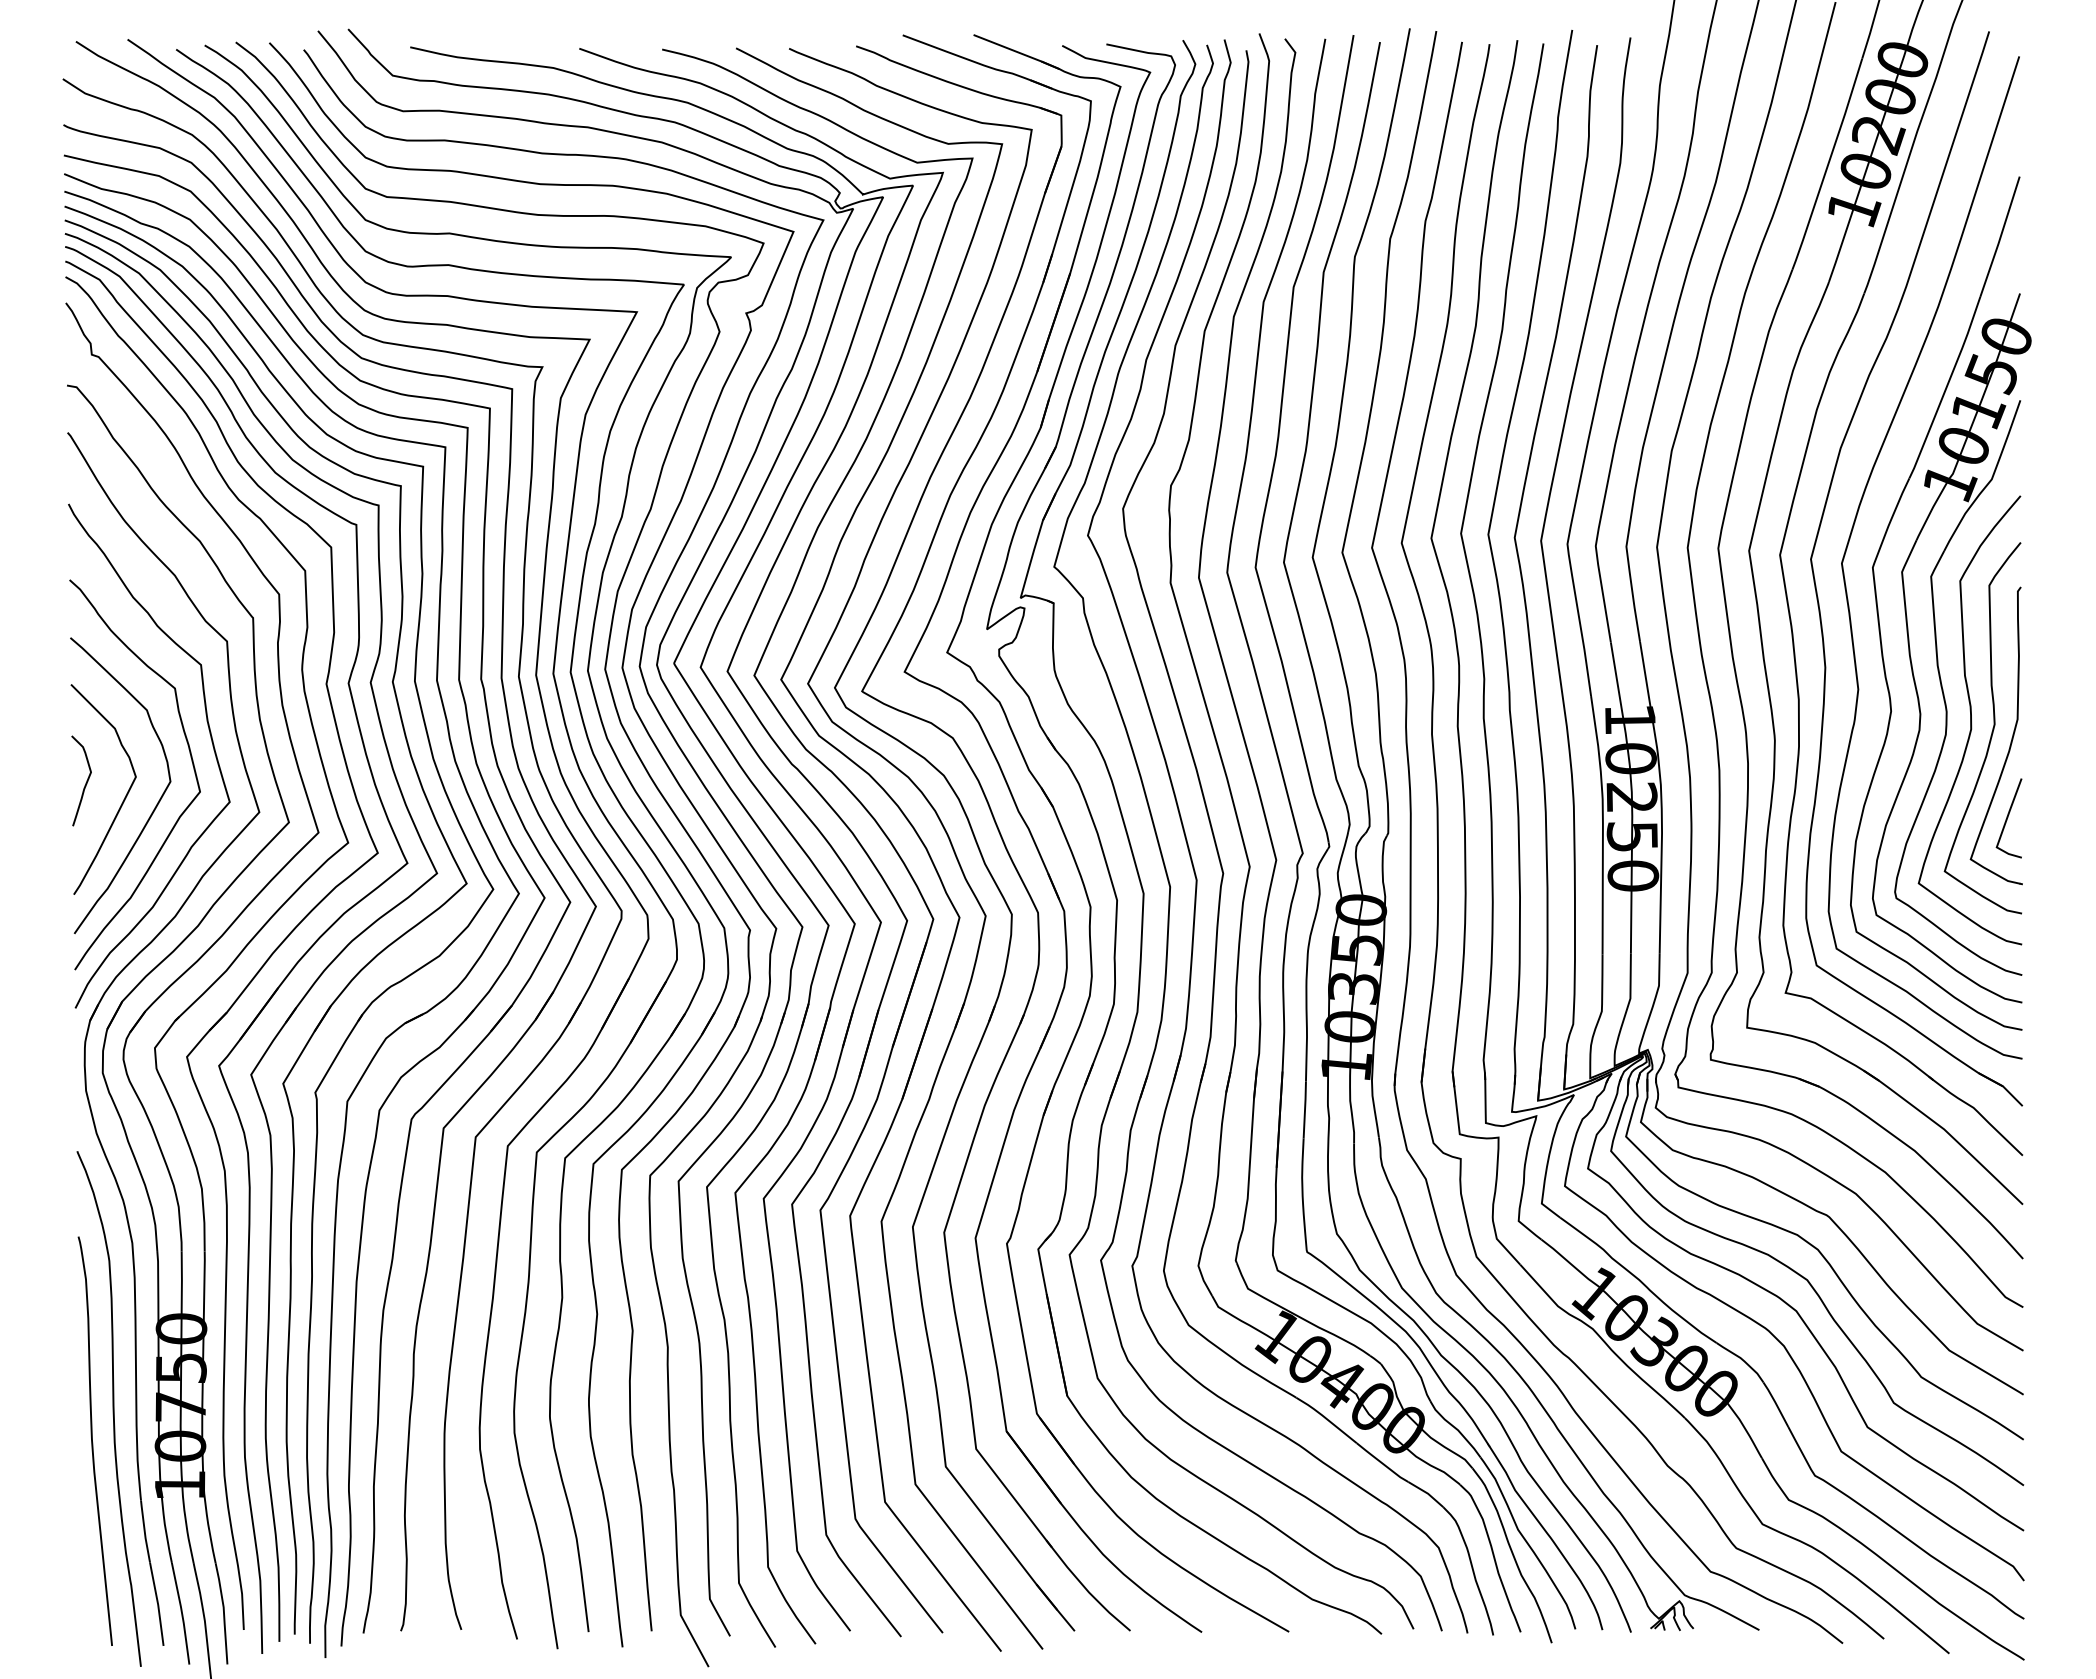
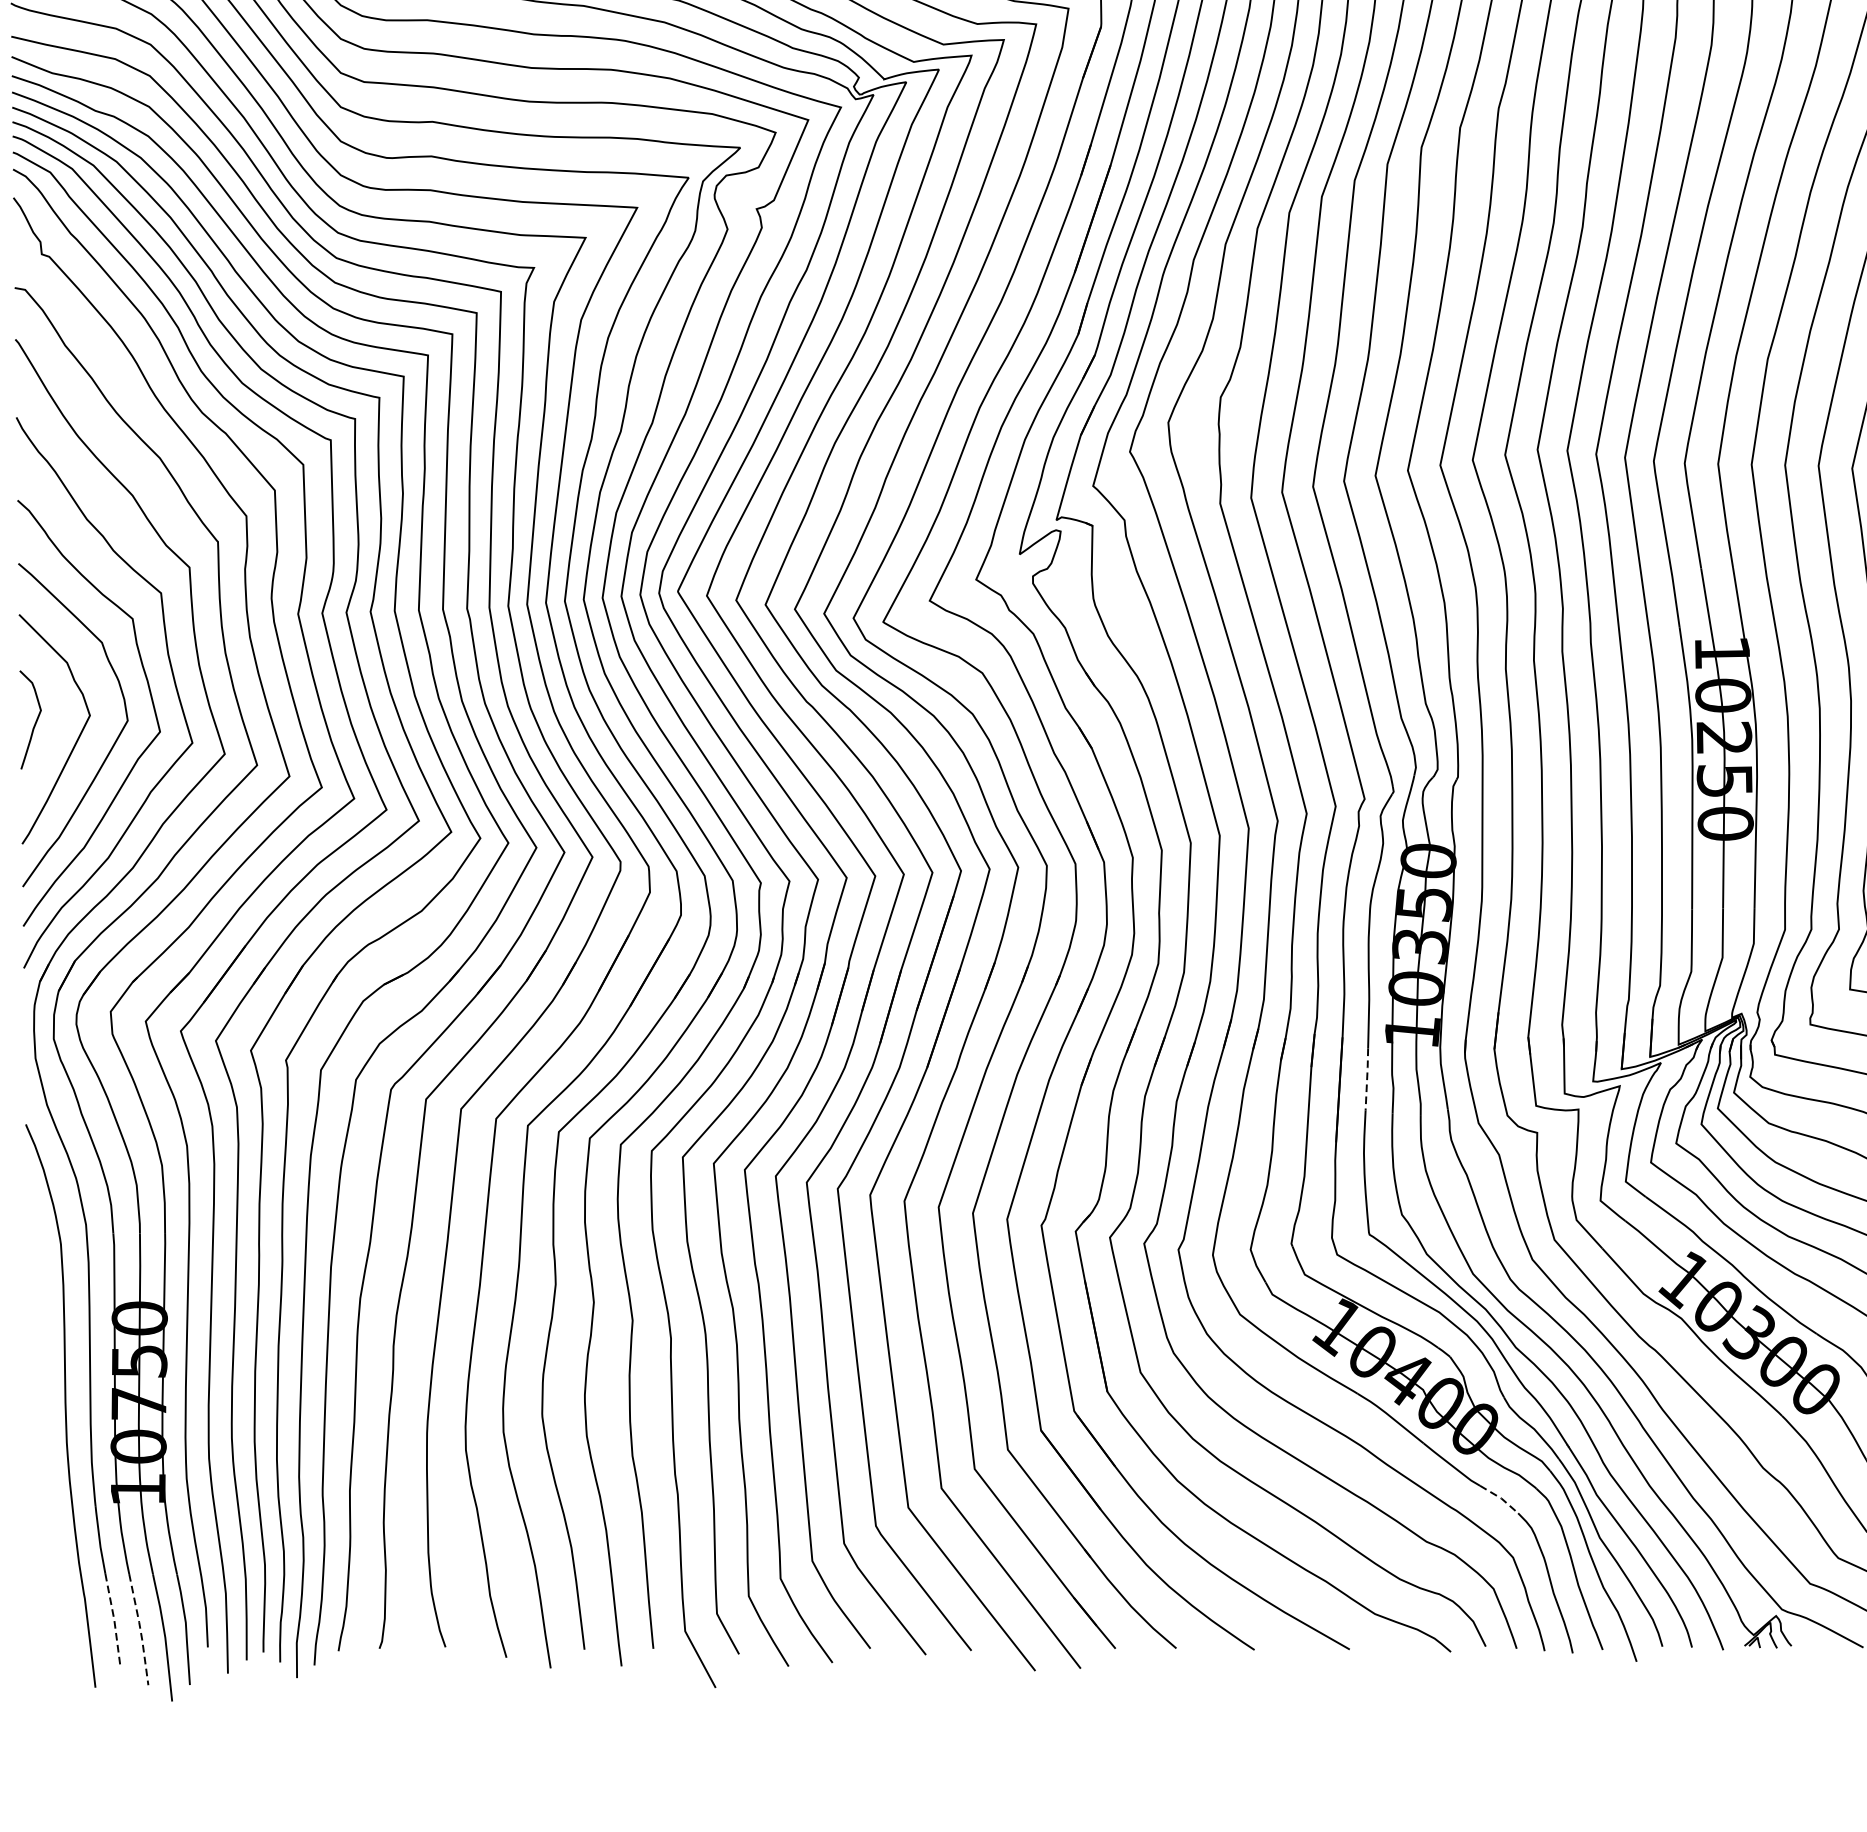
line: (1305, 1109) -> (1367, 1078), solid -> dashed
curve: (92, 1440) -> (42, 1440), removed
line: (1428, 1493) -> (1501, 1498), solid -> dashed
line: (158, 1603) -> (114, 1618), solid -> dashed
line: (182, 1613) -> (140, 1629), solid -> dashed

